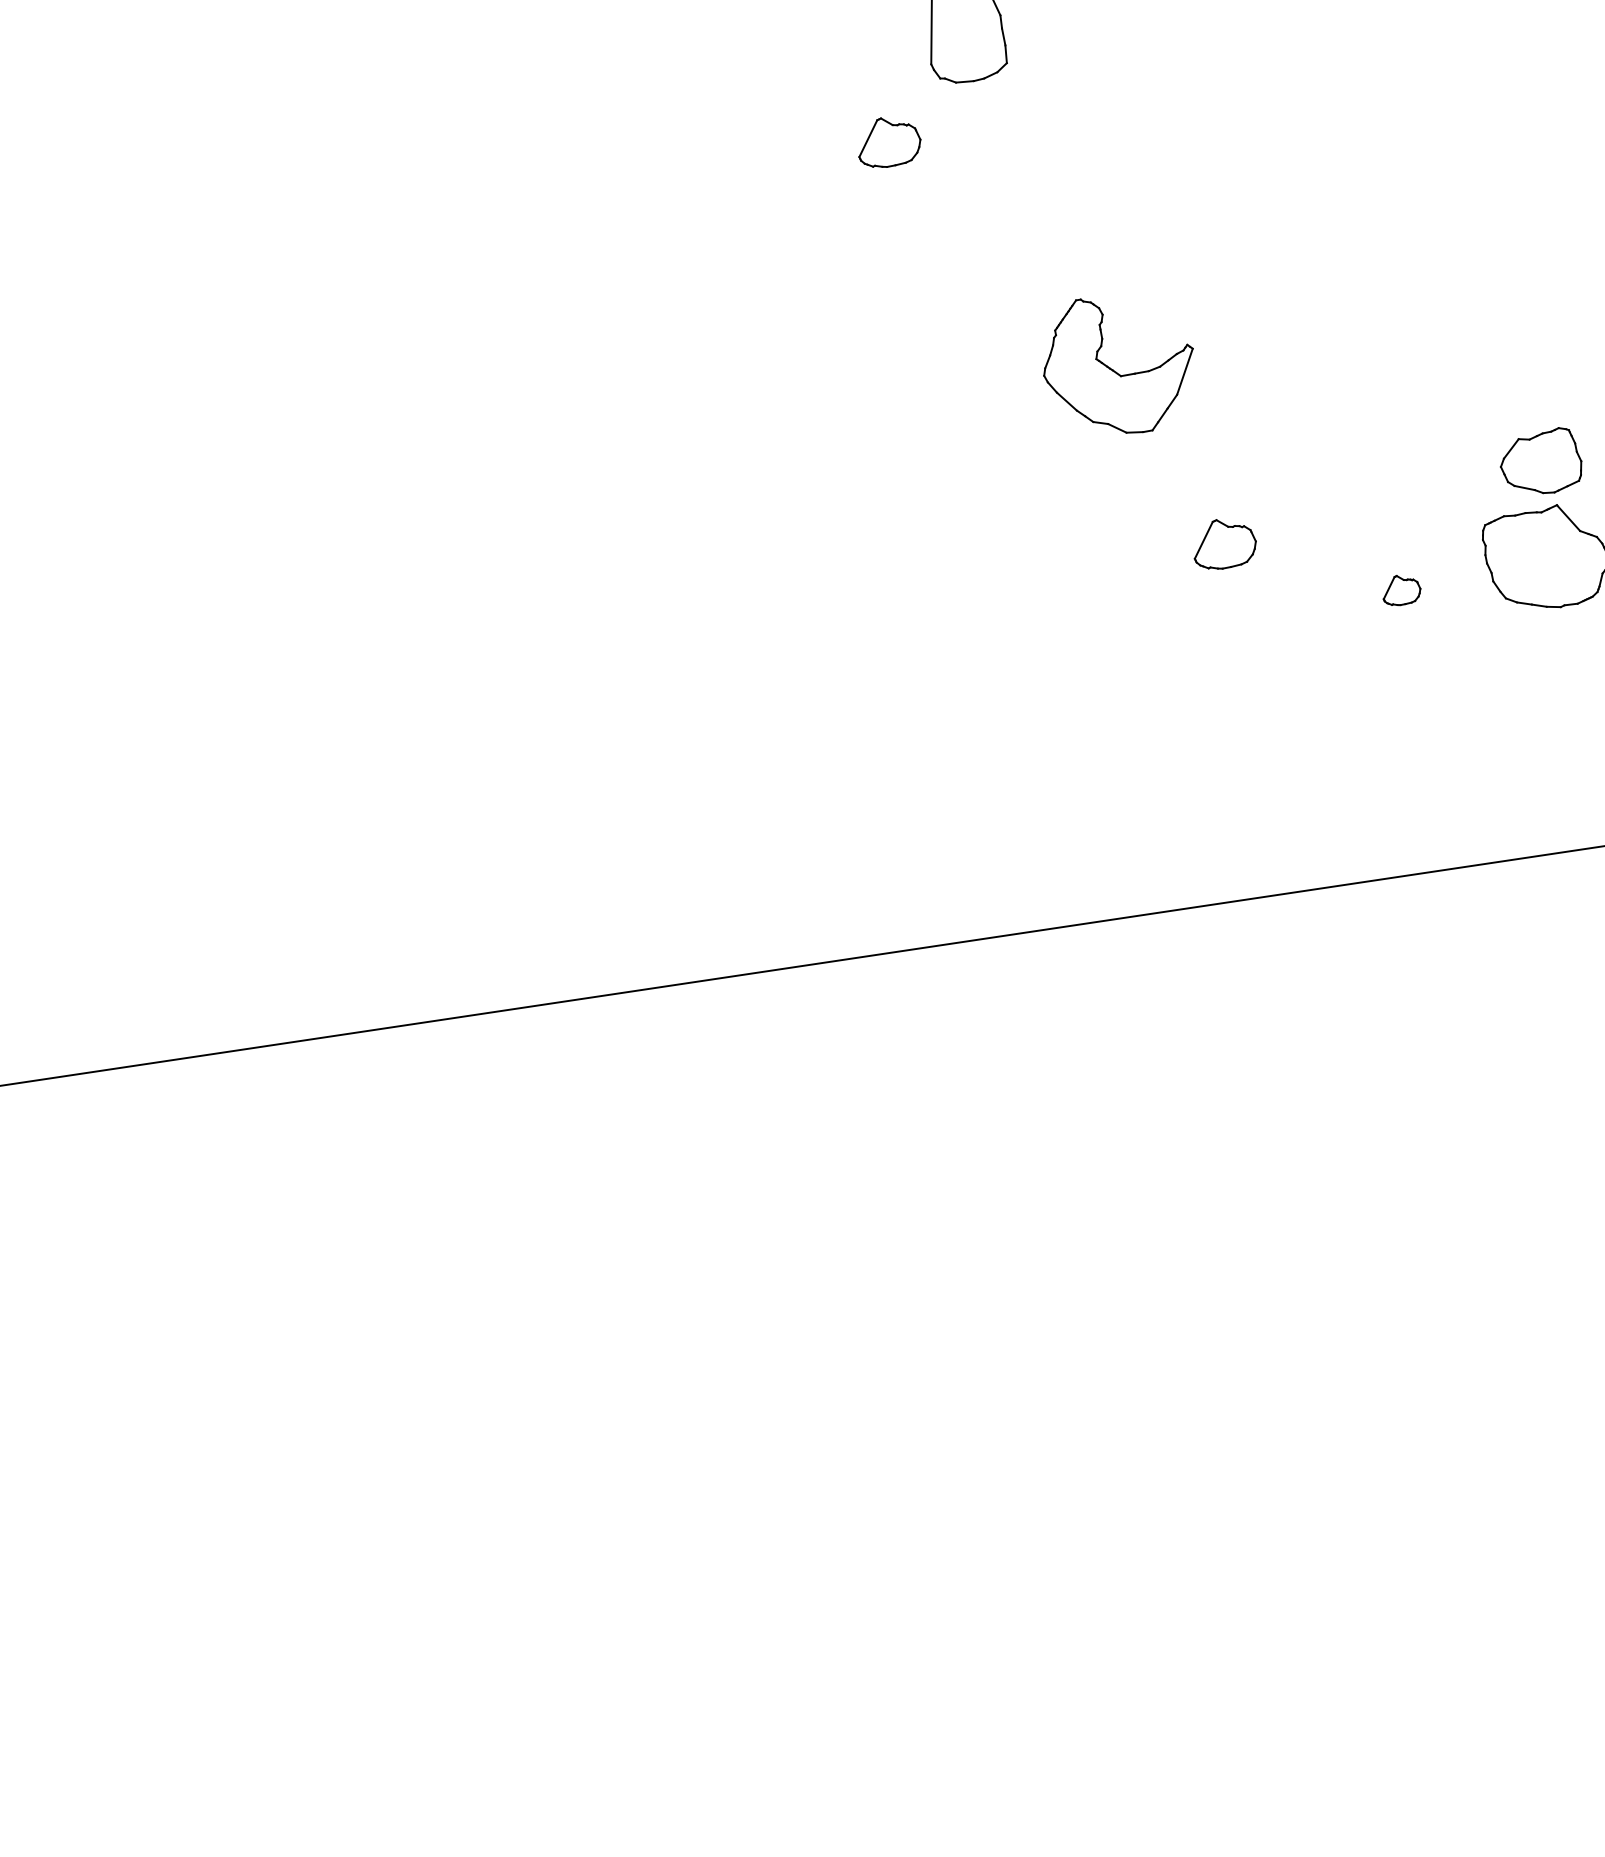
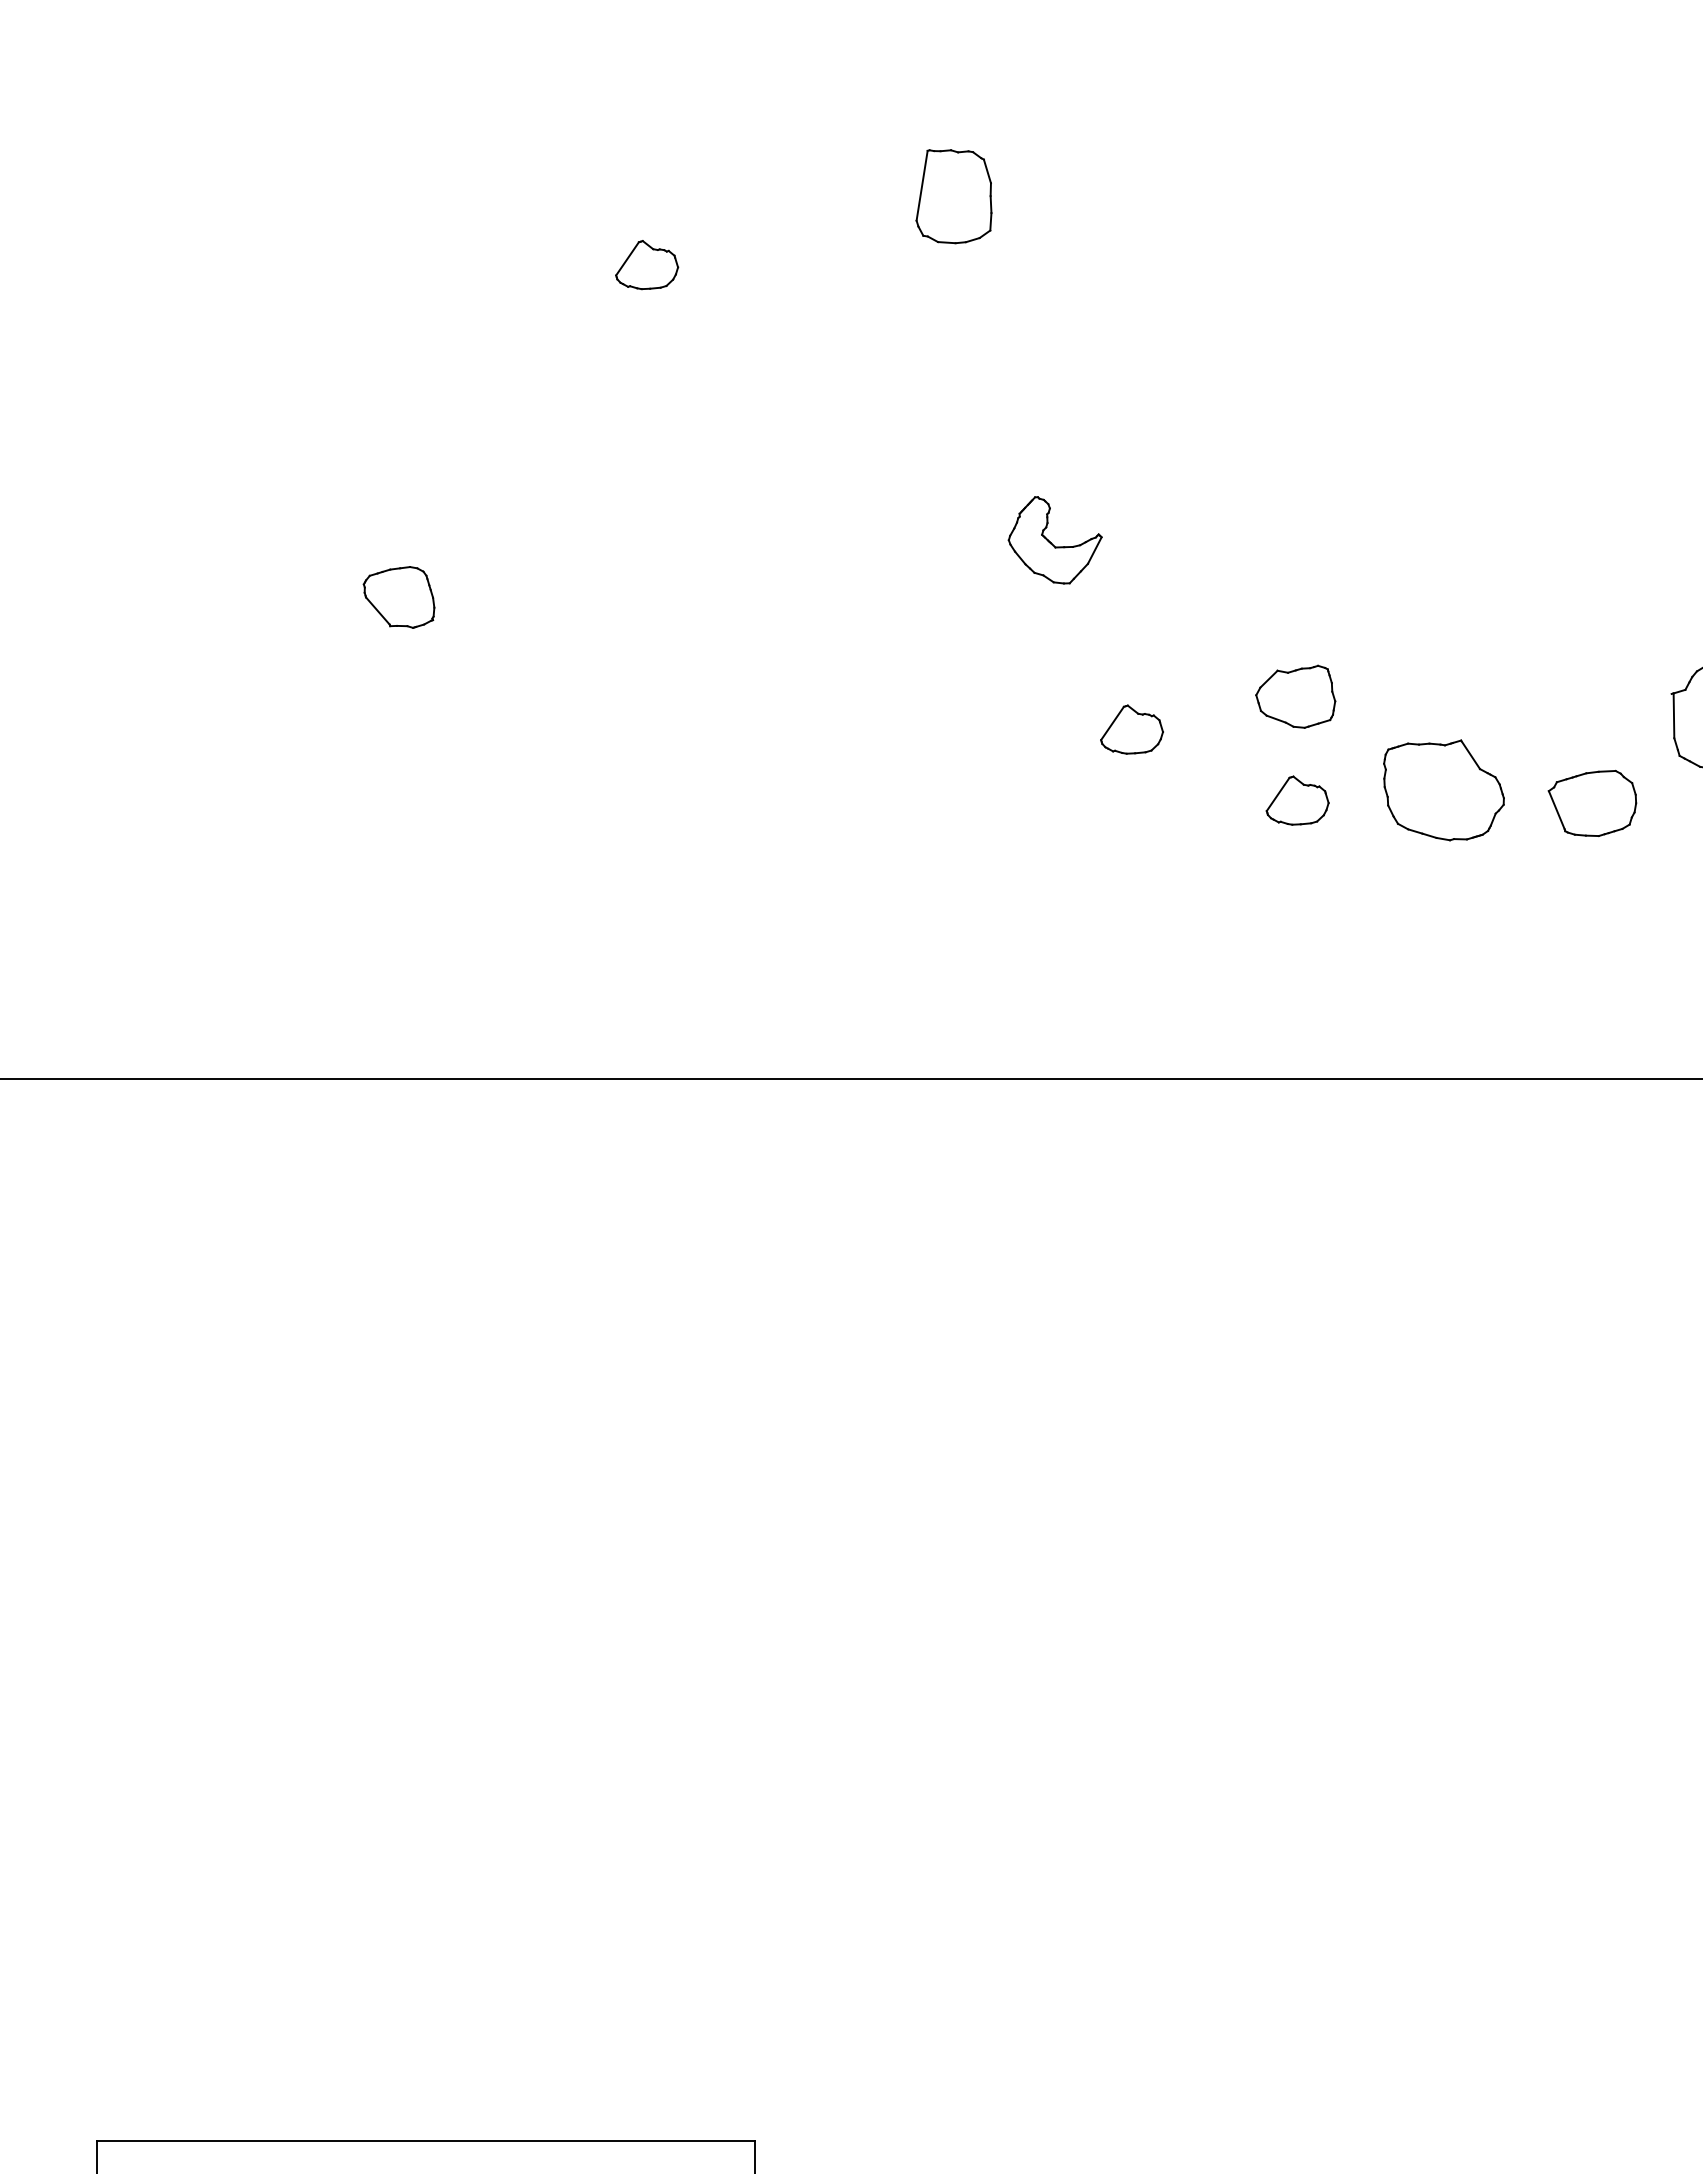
part: (889, 142) -> (647, 265), moved
part: (1117, 365) -> (1054, 540), size x0.62
part: (1540, 462) -> (1295, 696), moved
part: (466, 521) -> (398, 597), added
part: (1401, 590) -> (1297, 800), size x1.67

